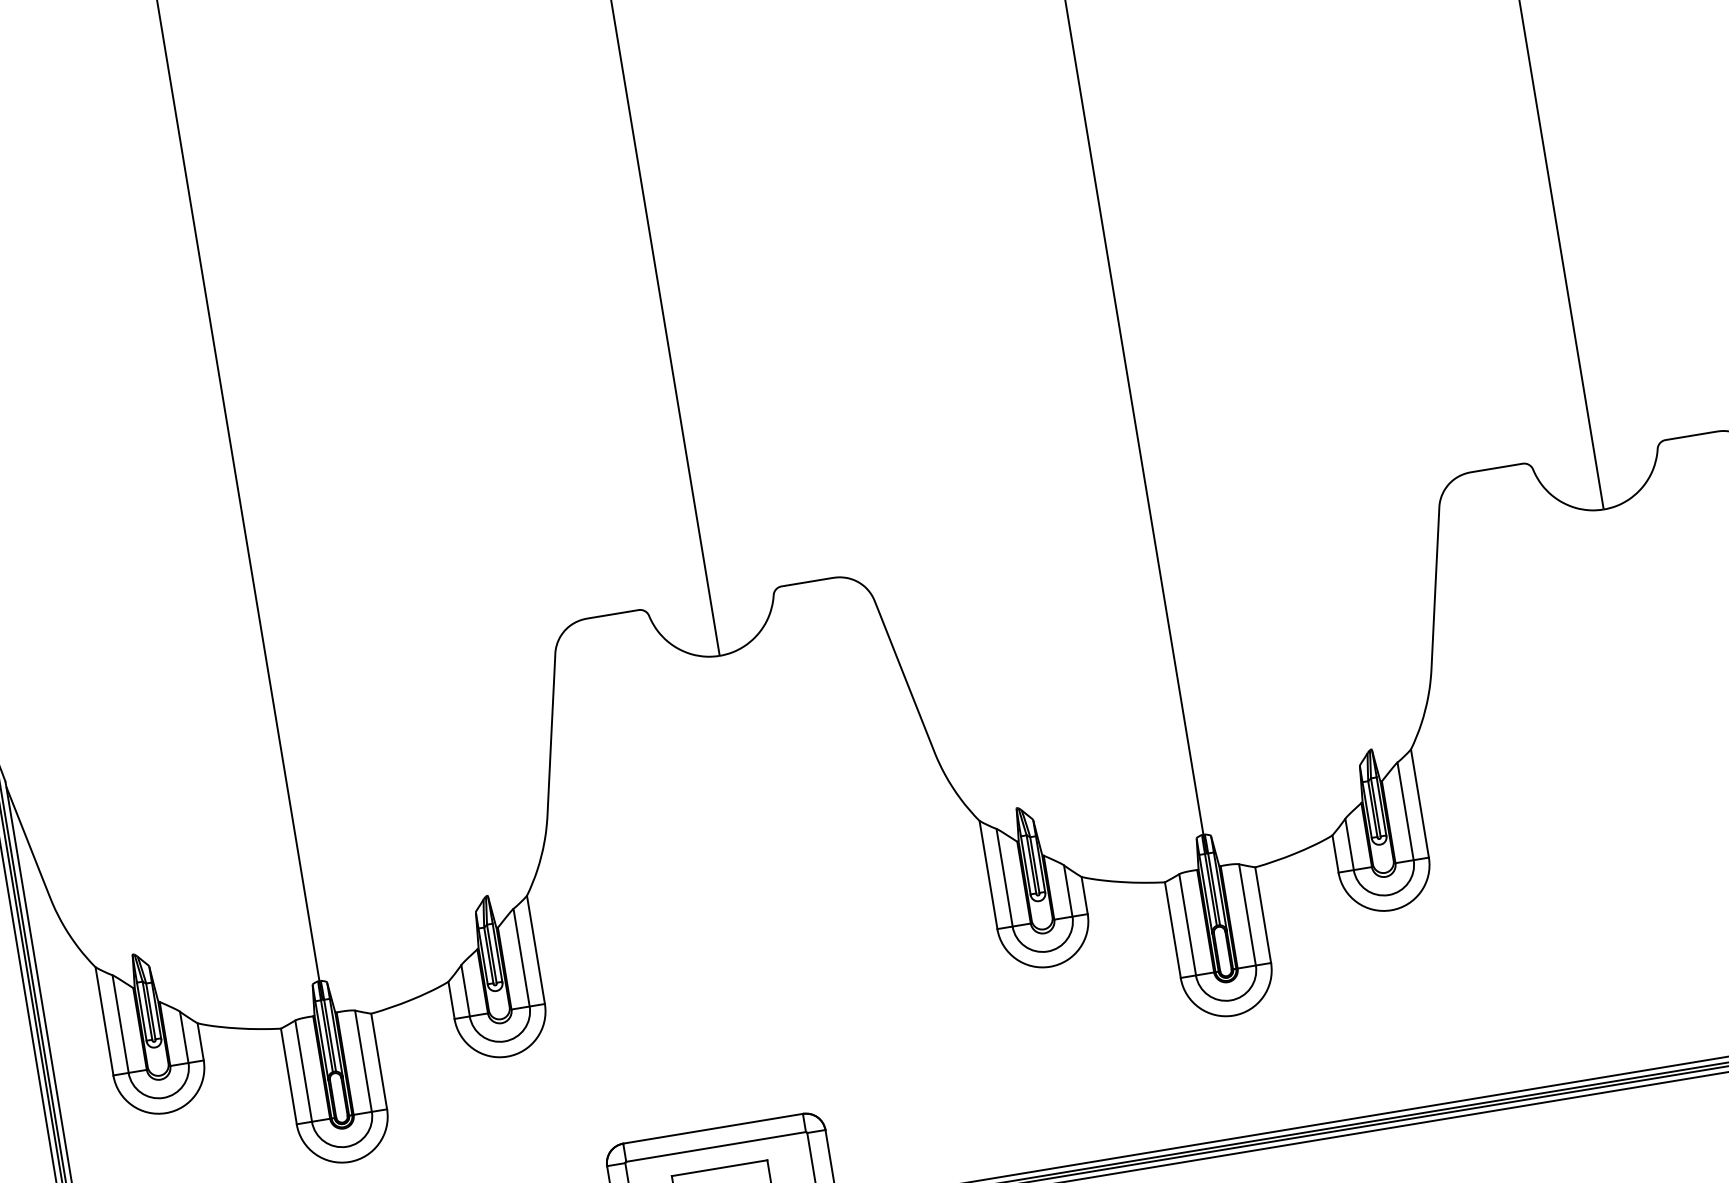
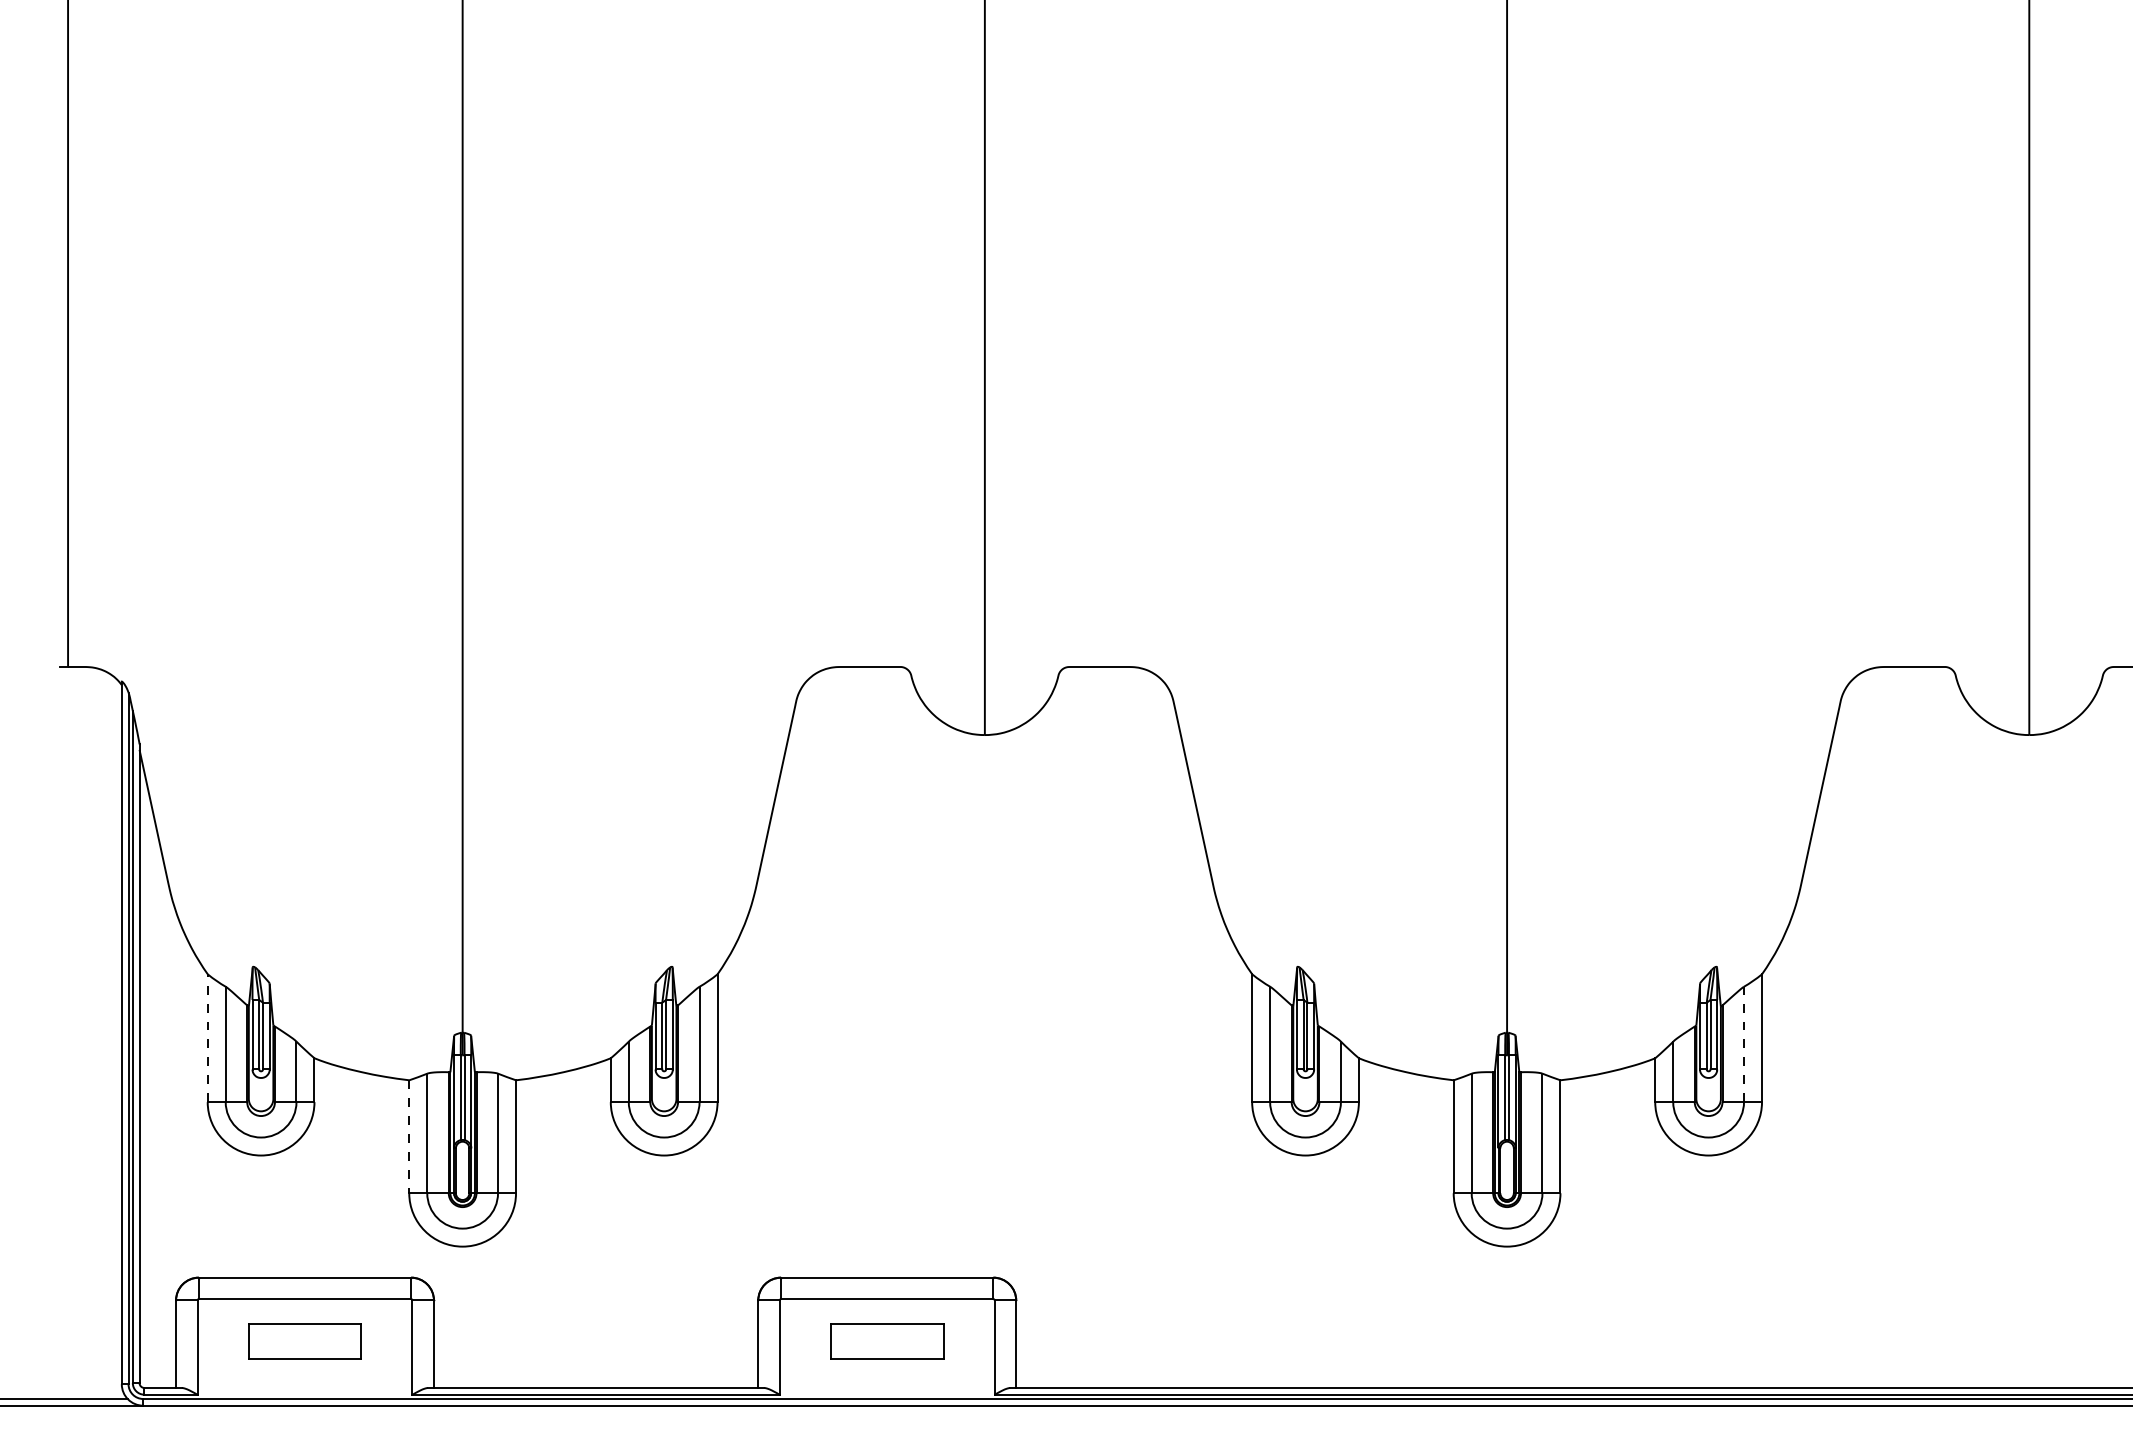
line: (1406, 811) -> (1744, 1044), solid -> dashed
line: (104, 1021) -> (207, 1038), solid -> dashed
line: (289, 1077) -> (409, 1137), solid -> dashed

